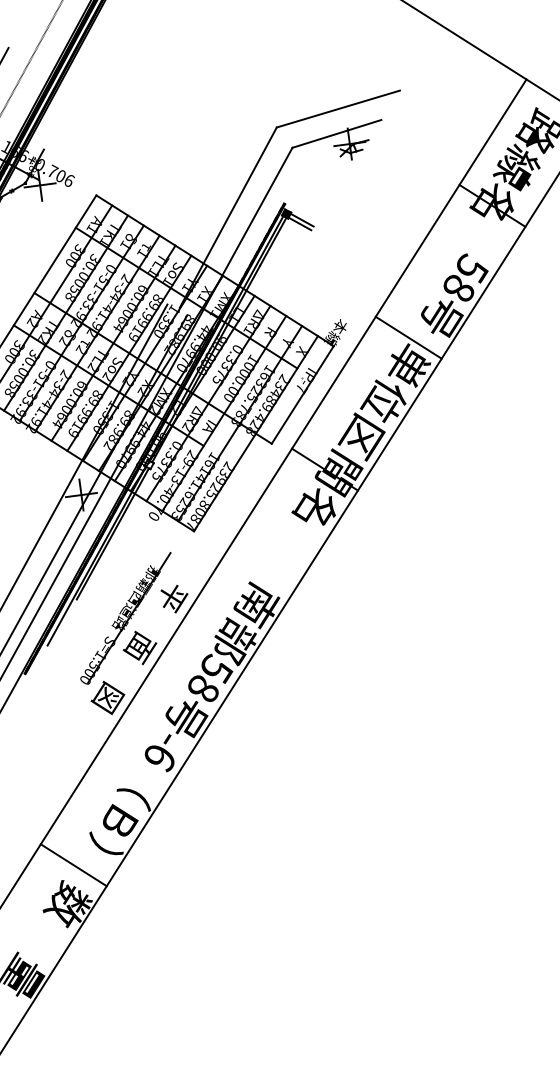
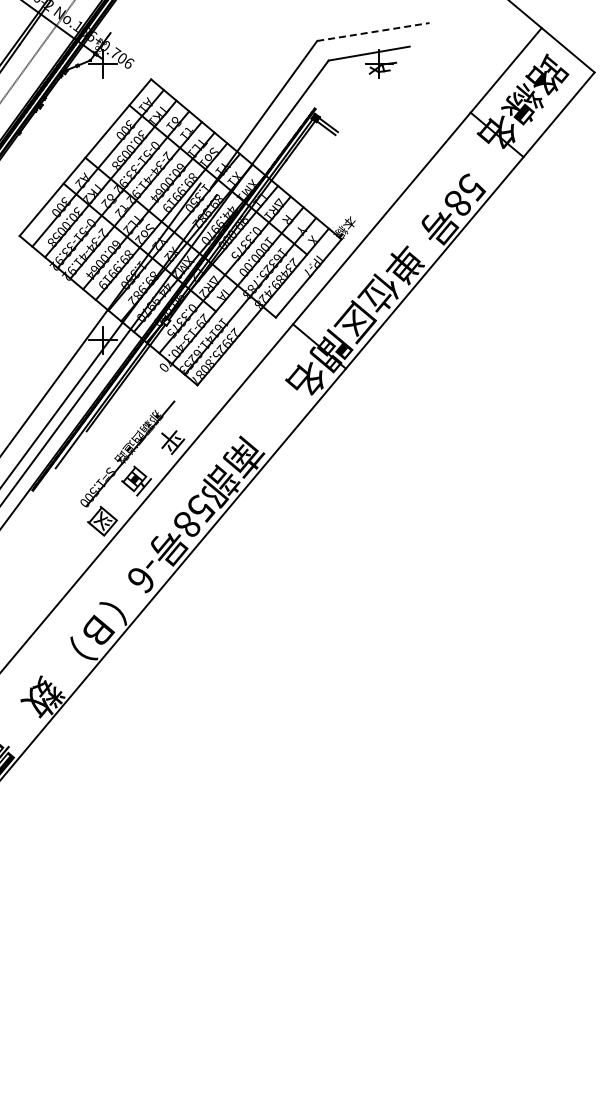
line: (338, 109) -> (373, 32), solid -> dashed
line: (407, 337) -> (407, 240), removed
line: (73, 864) -> (52, 663), removed

